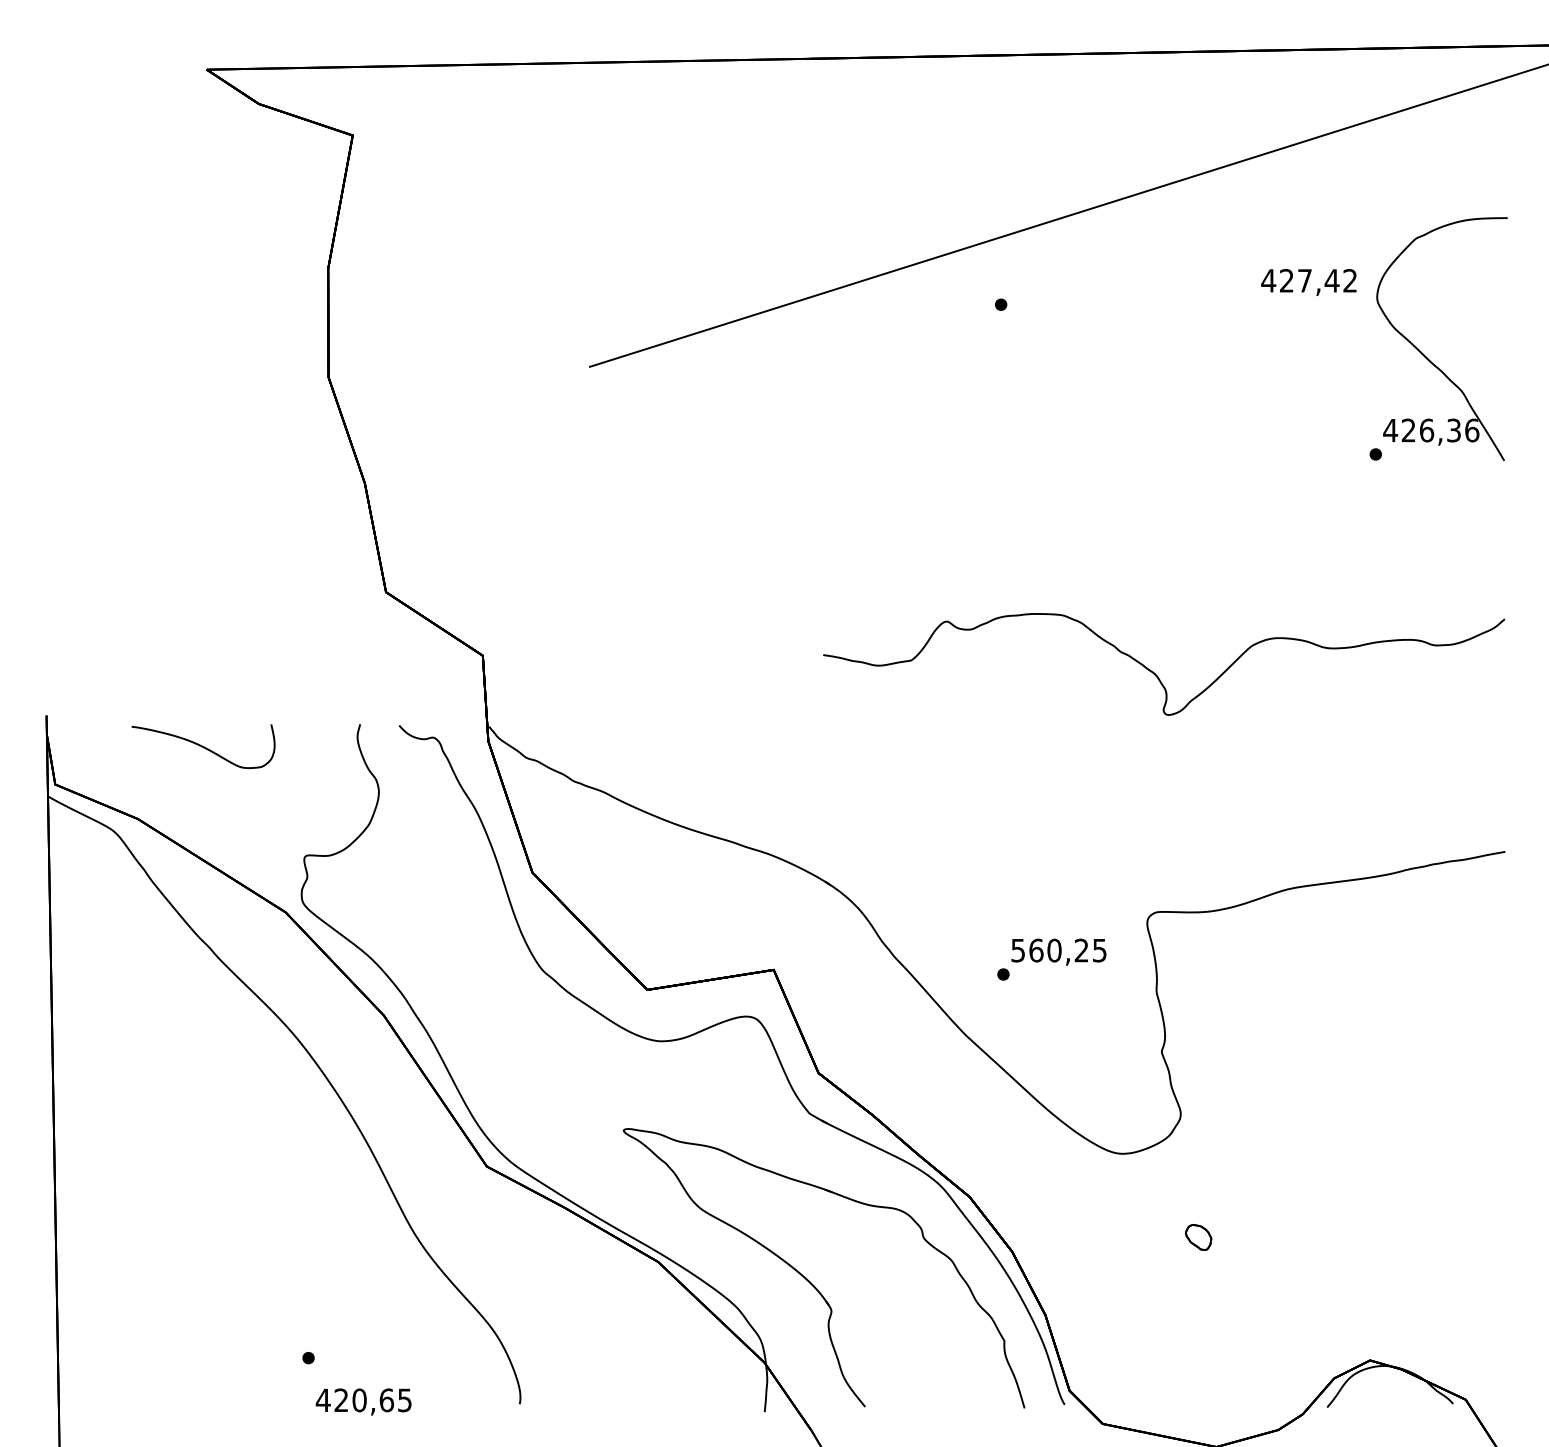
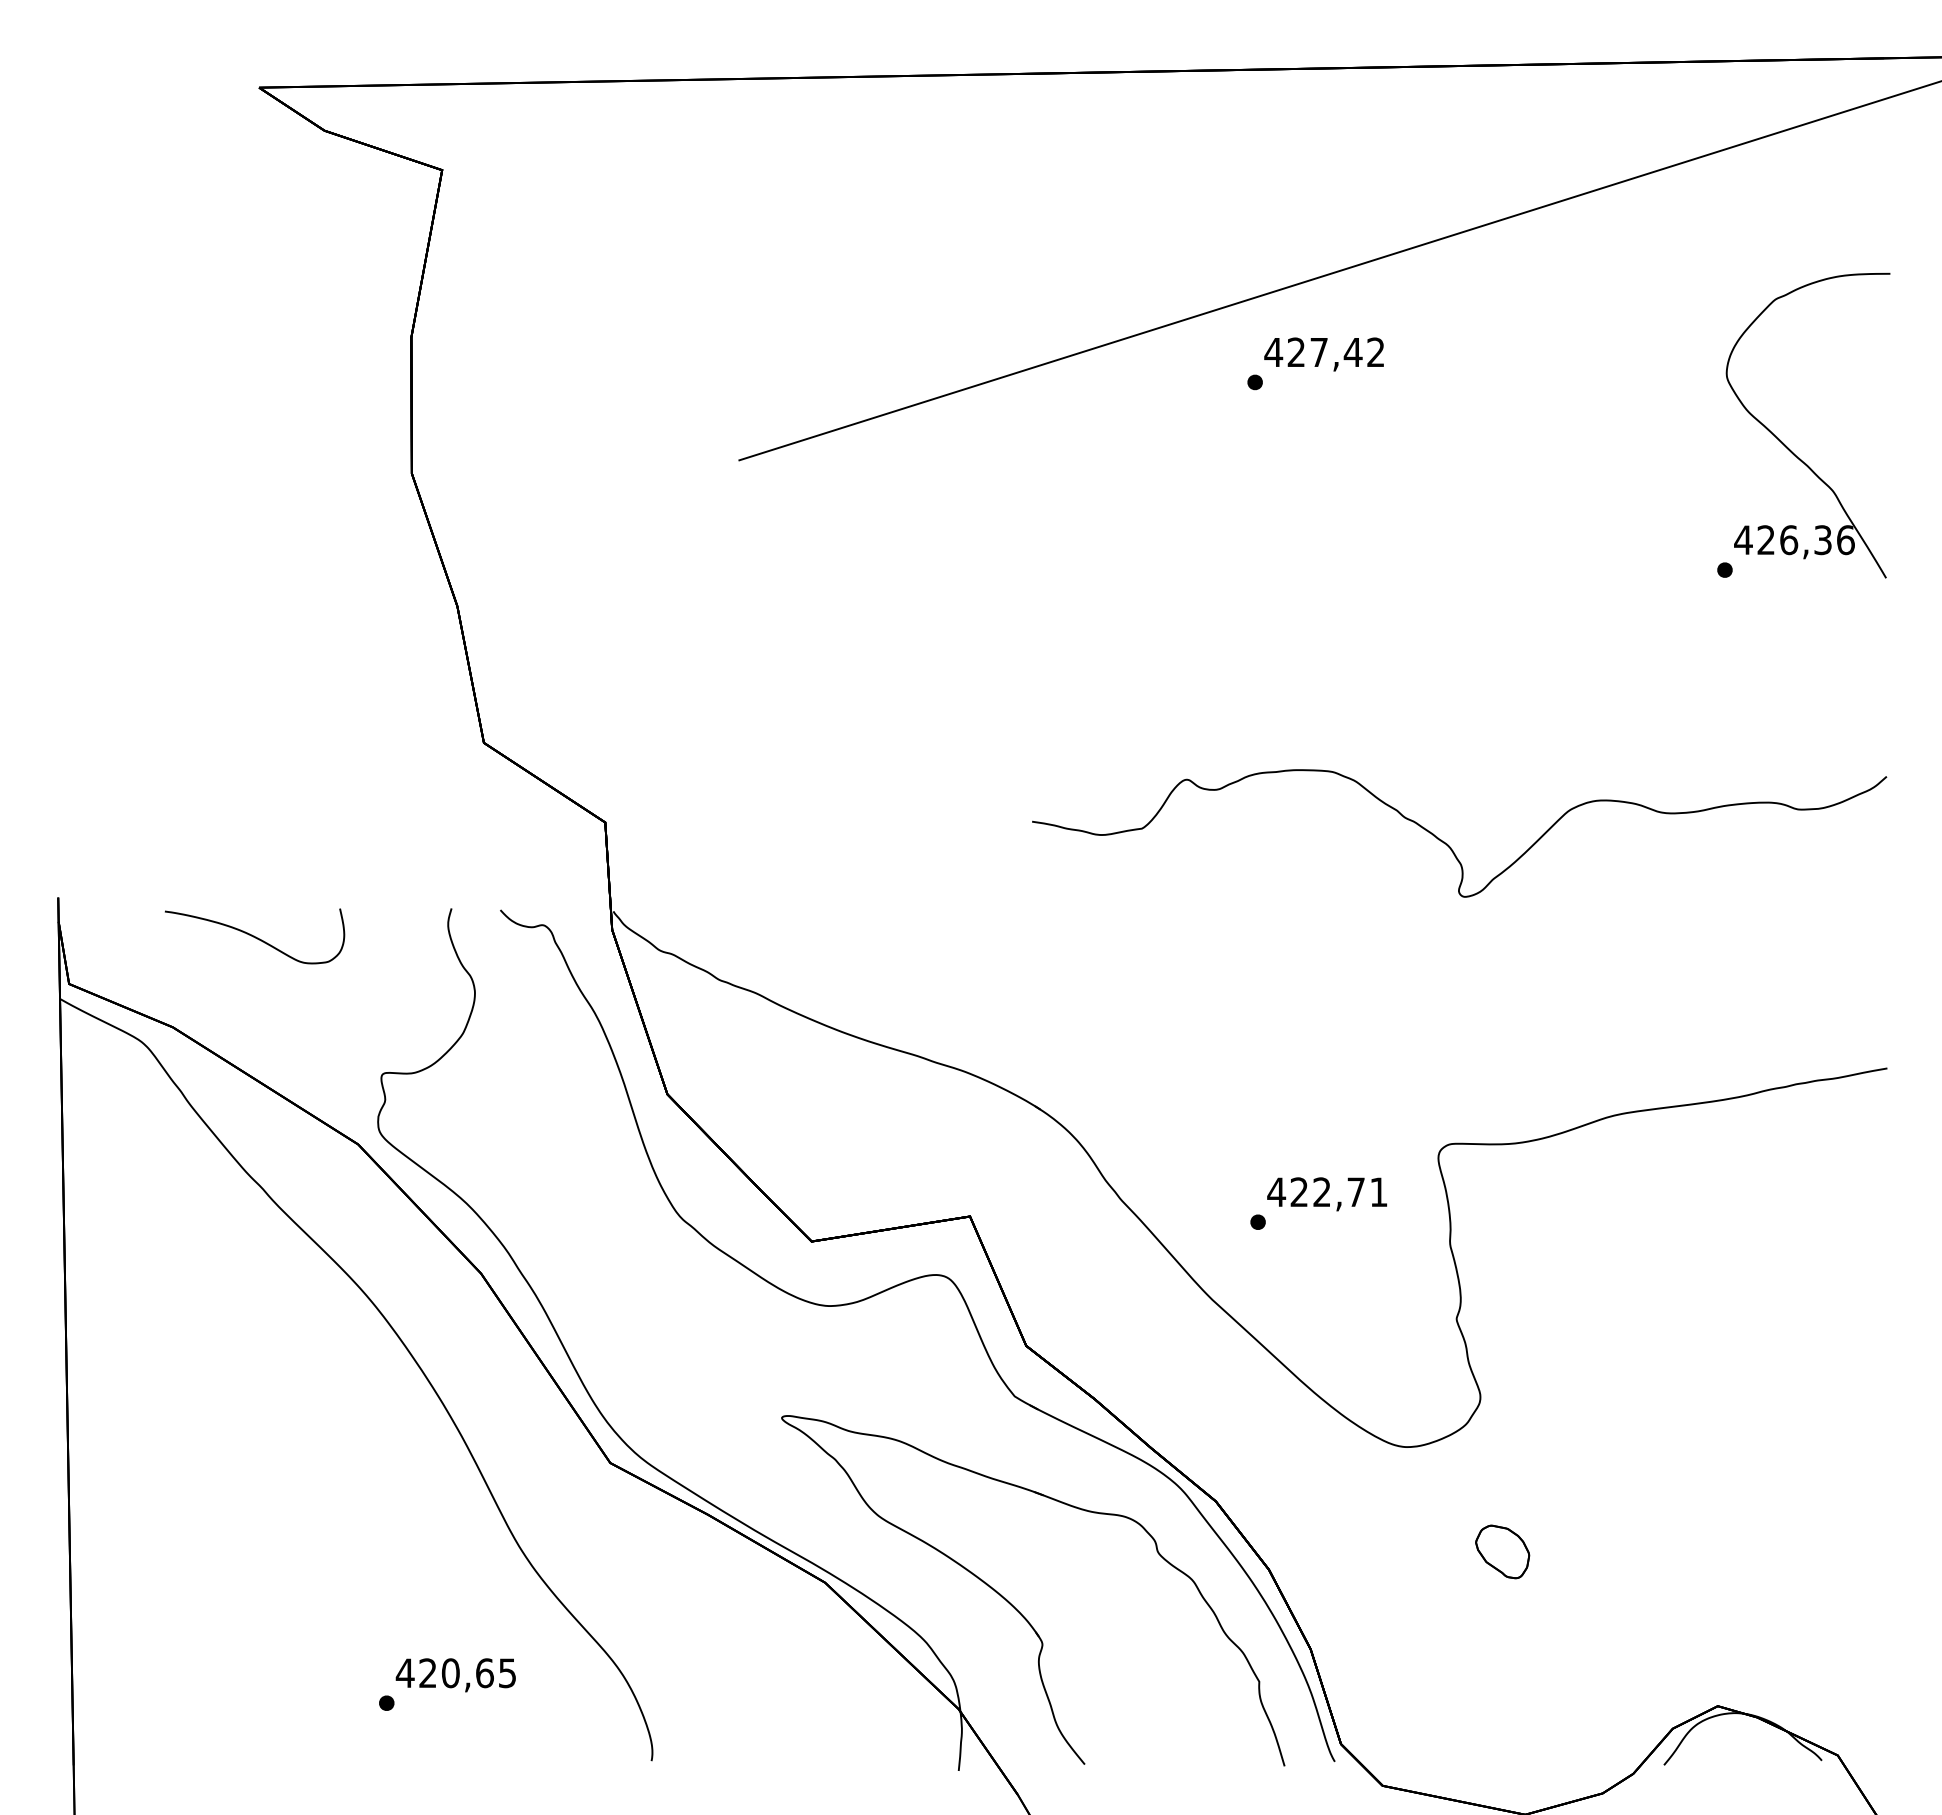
text: (1308, 282) -> (1323, 354), moved
text: (1058, 950) -> (1327, 1192), 560,25 -> 422,71
part: (1198, 1237) -> (1502, 1551), size x1.67
text: (363, 1402) -> (455, 1675), moved

